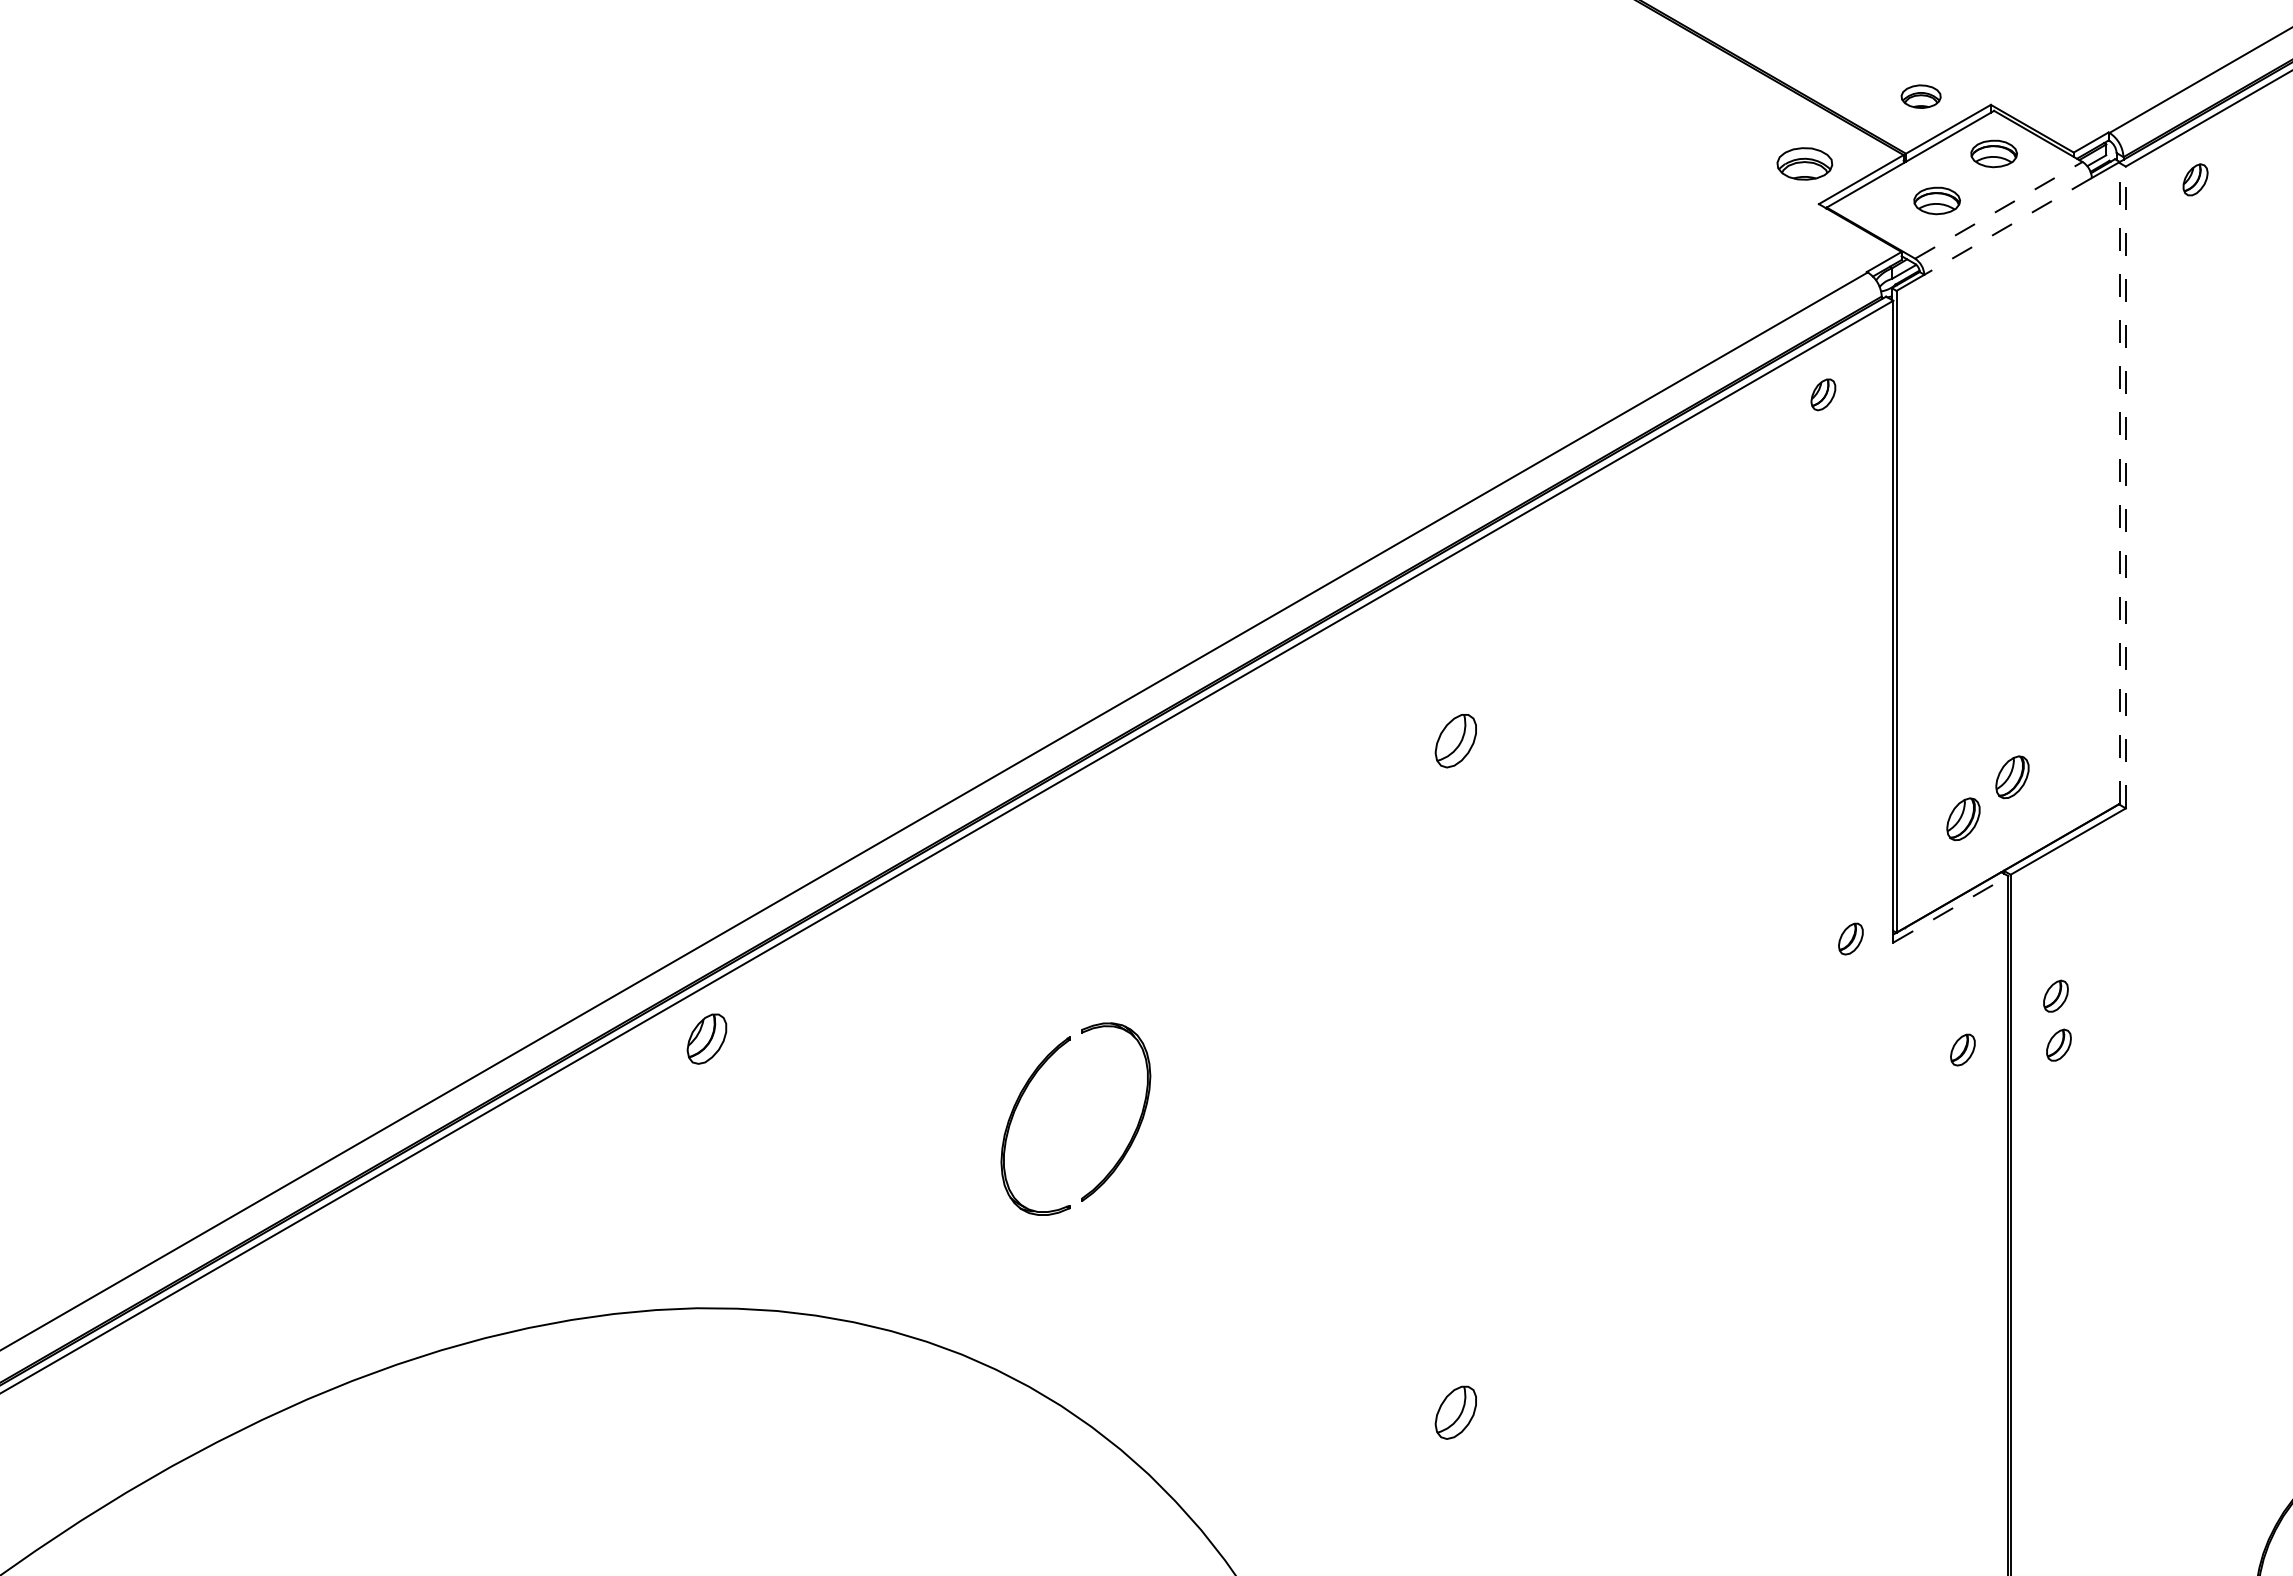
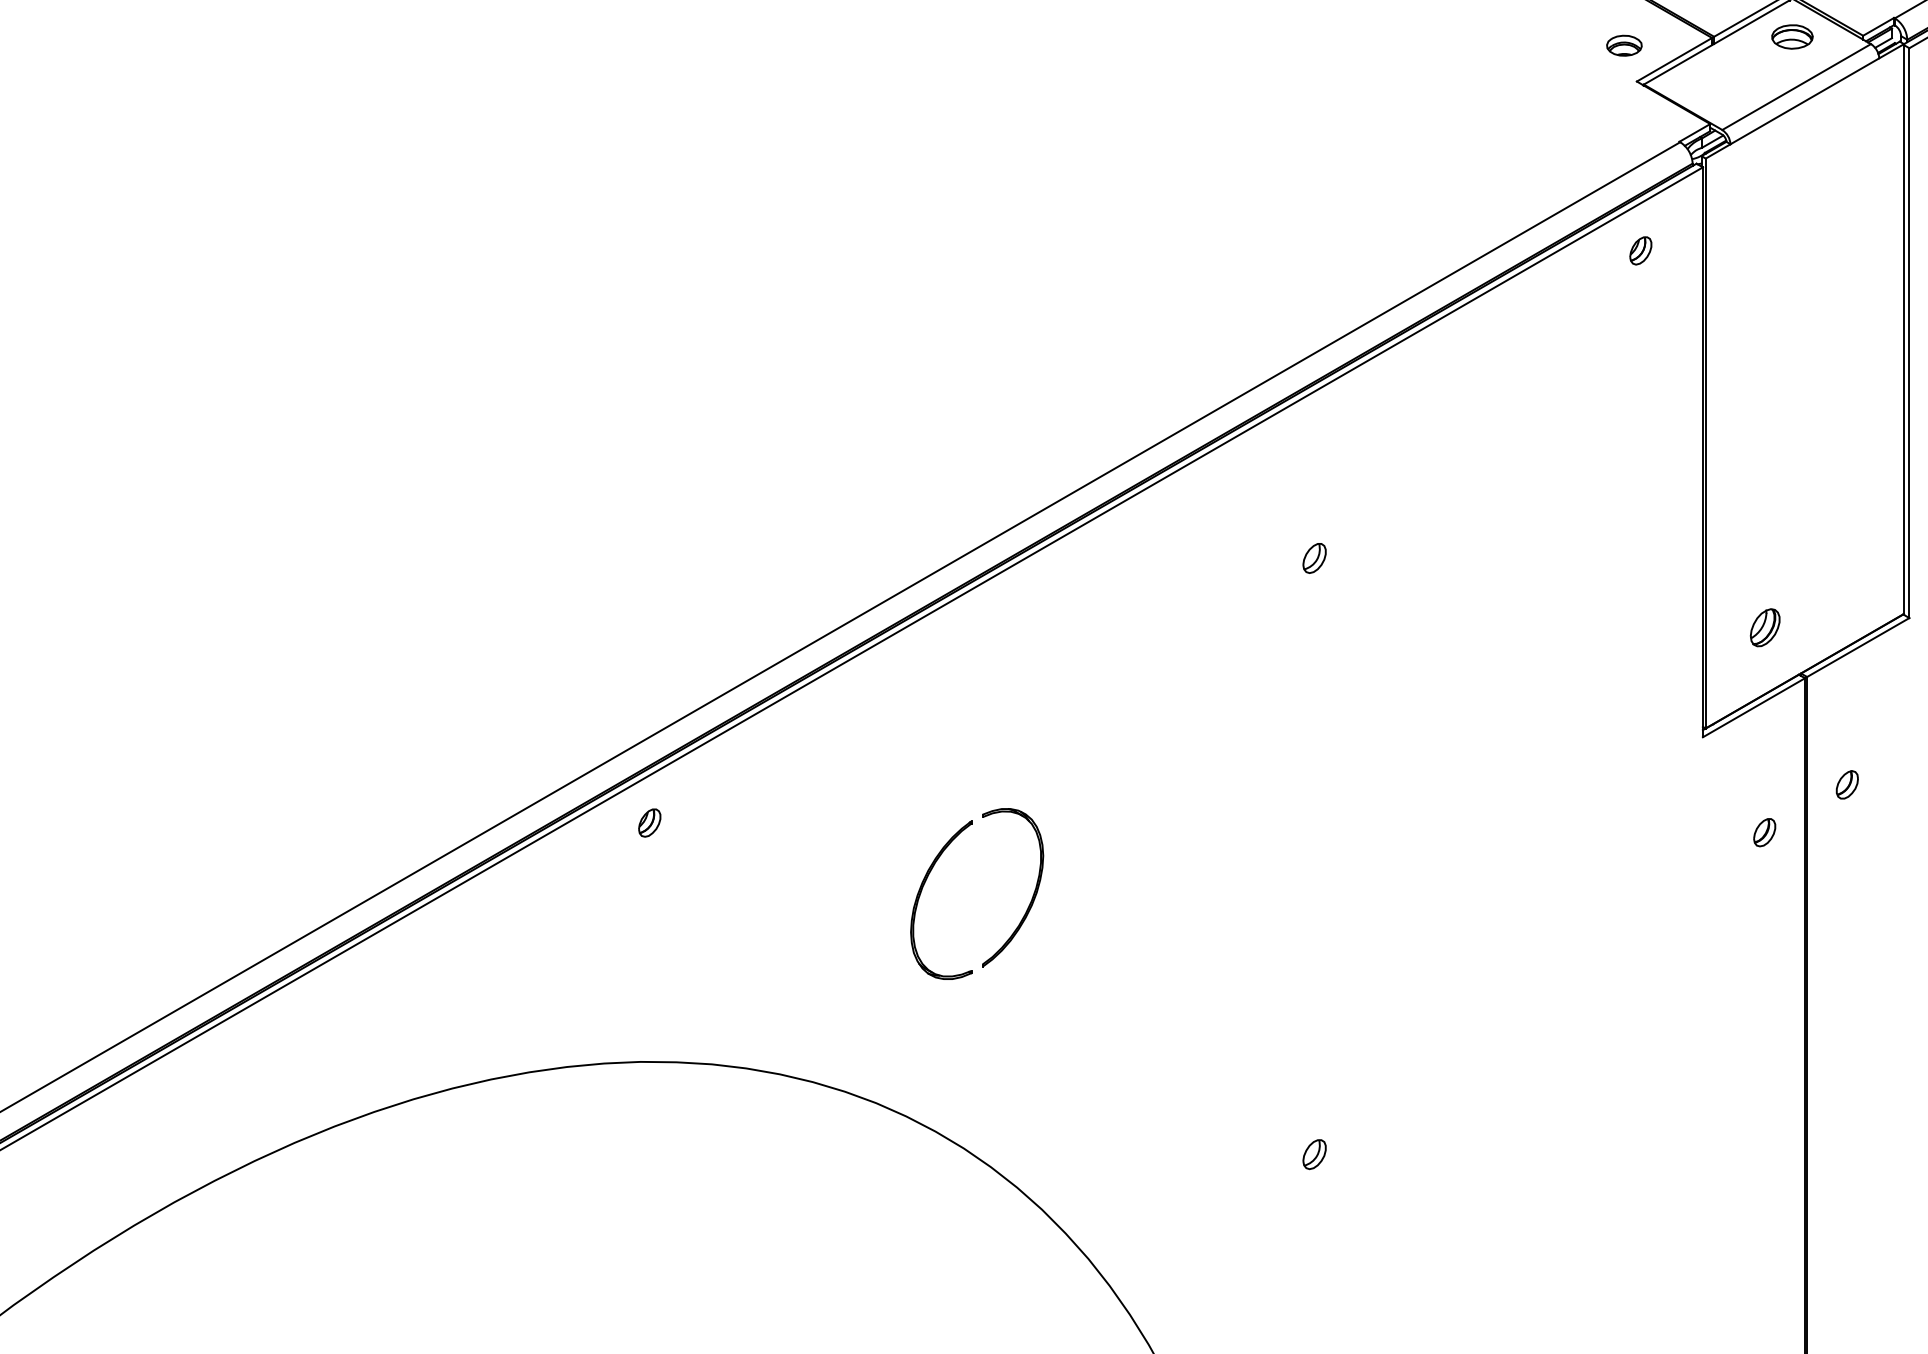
part: (1804, 163) -> (1624, 45), size x0.71
part: (1936, 200) -> (1741, 78), removed
line: (1998, 210) -> (1796, 87), dashed -> solid
line: (2008, 226) -> (1805, 101), dashed -> solid
line: (2119, 482) -> (1903, 328), dashed -> solid
line: (2125, 487) -> (1909, 333), dashed -> solid
part: (1455, 741) -> (1314, 558), size x0.62
part: (2012, 777) -> (1808, 590), removed
line: (1951, 909) -> (1754, 707), dashed -> solid
part: (1850, 938) -> (1664, 733), removed
part: (707, 1039) -> (650, 823), size x0.62
part: (2058, 1044) -> (1849, 827), removed
part: (1455, 1412) -> (1314, 1154), size x0.62

